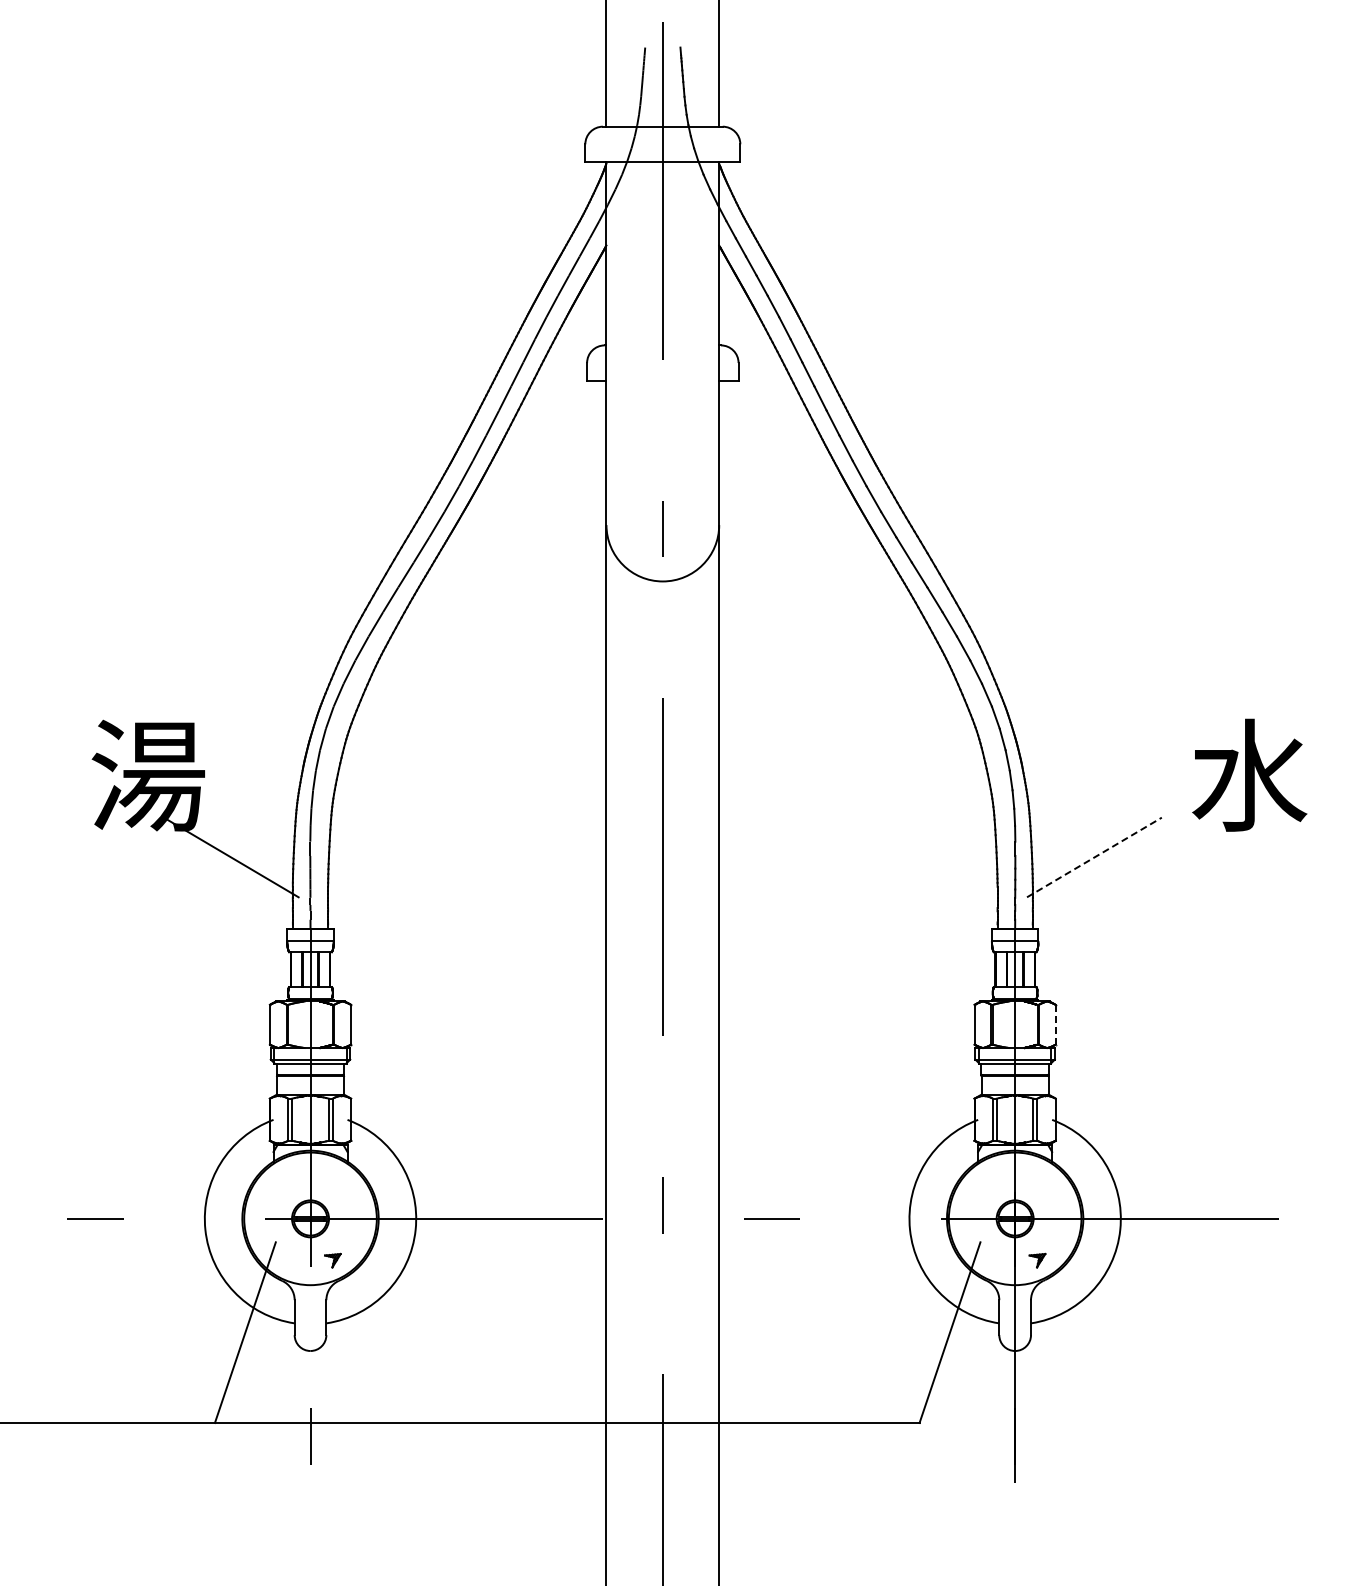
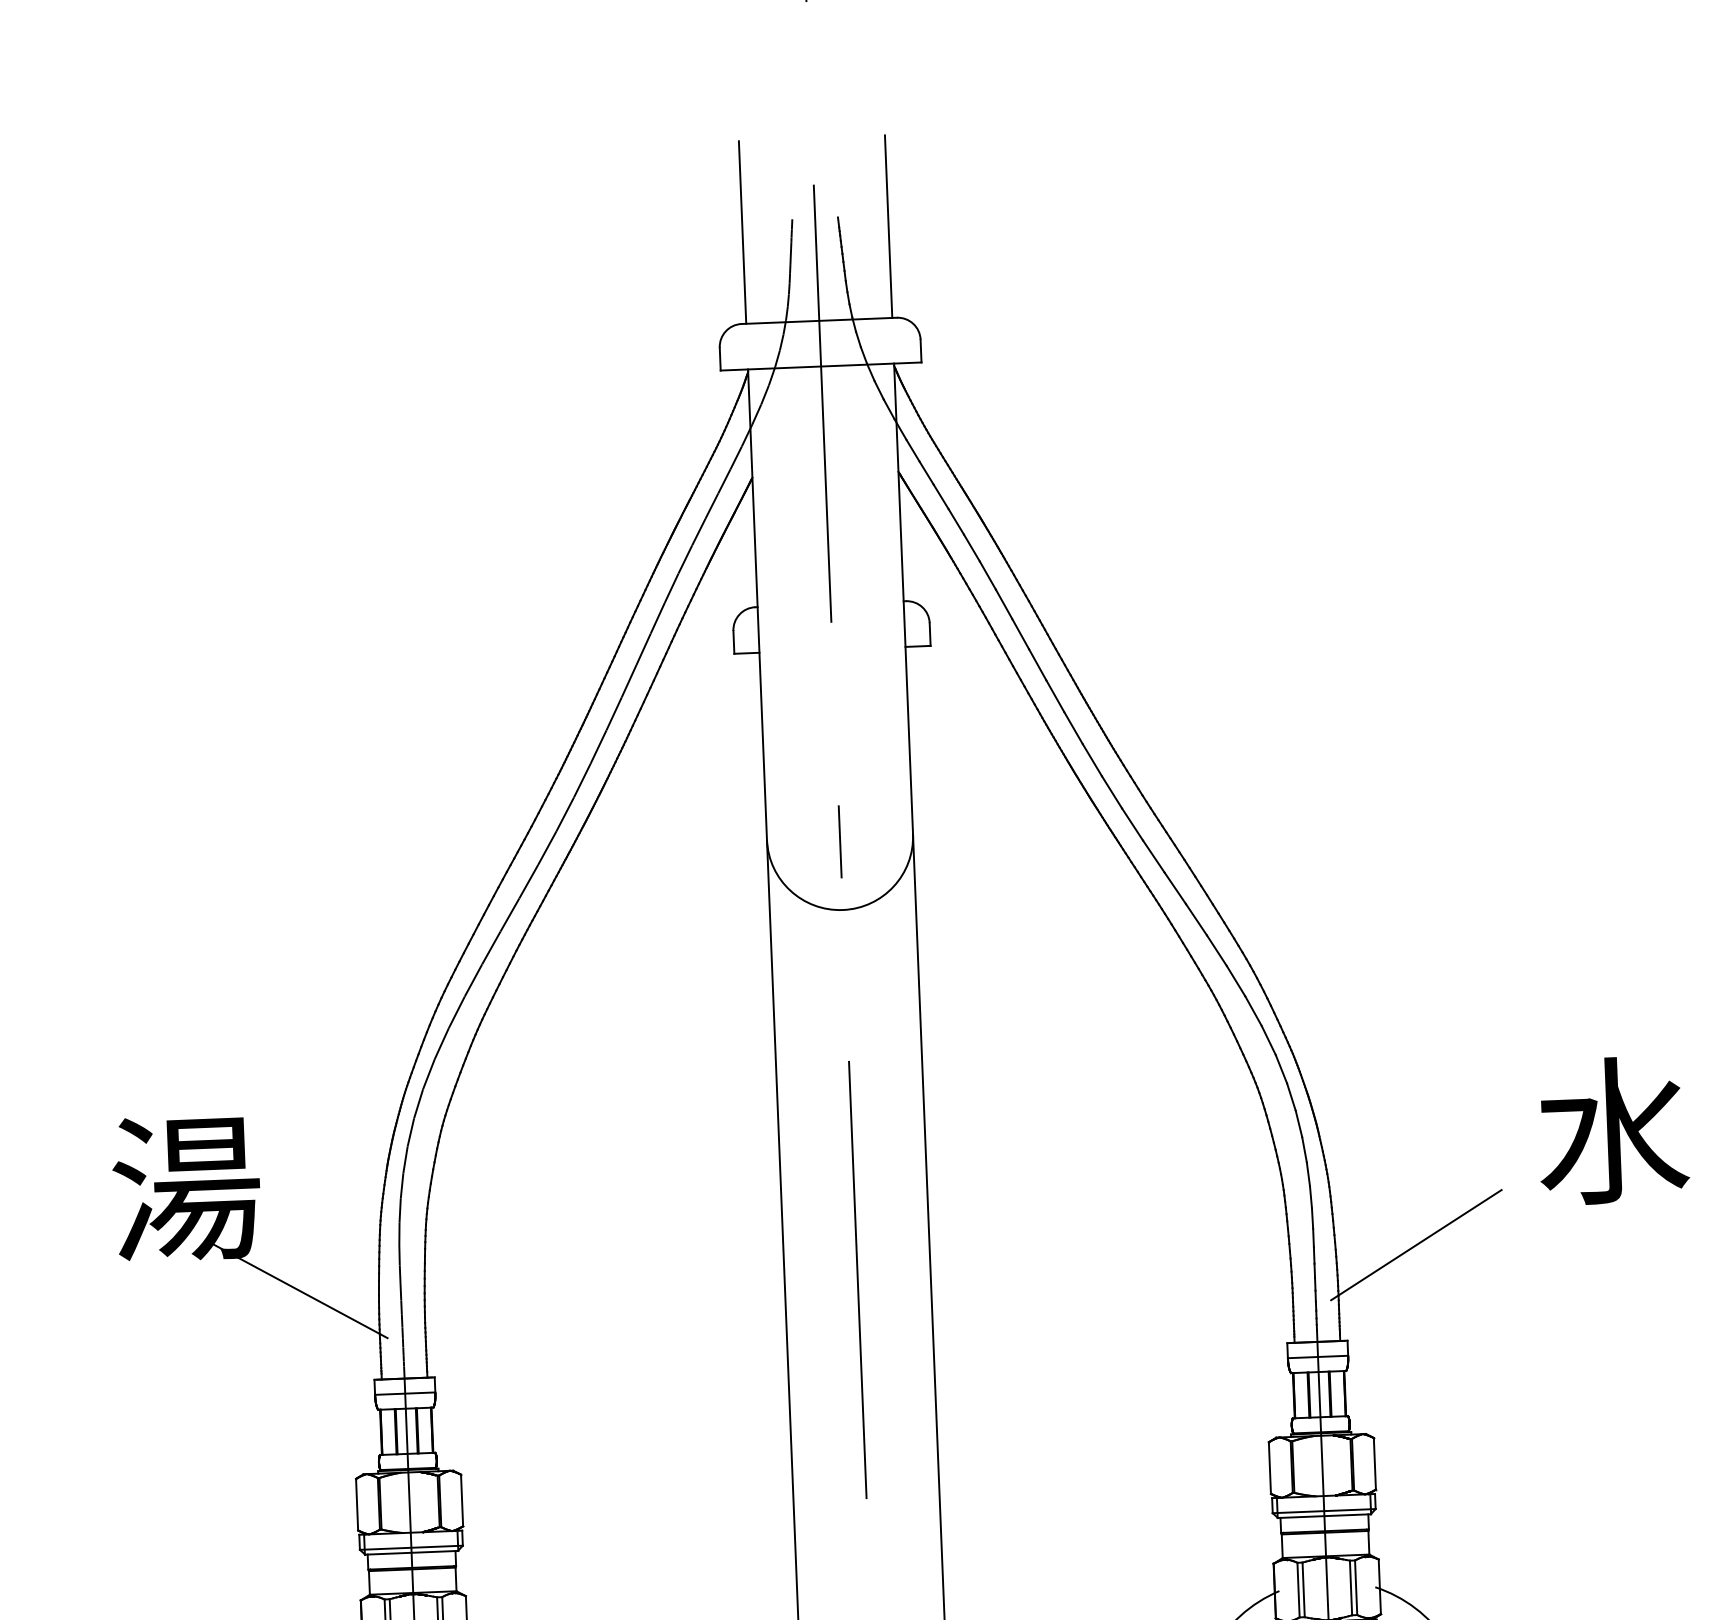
line: (1094, 857) -> (1416, 1245), dashed -> solid
line: (1055, 1024) -> (1374, 1463), dashed -> solid

